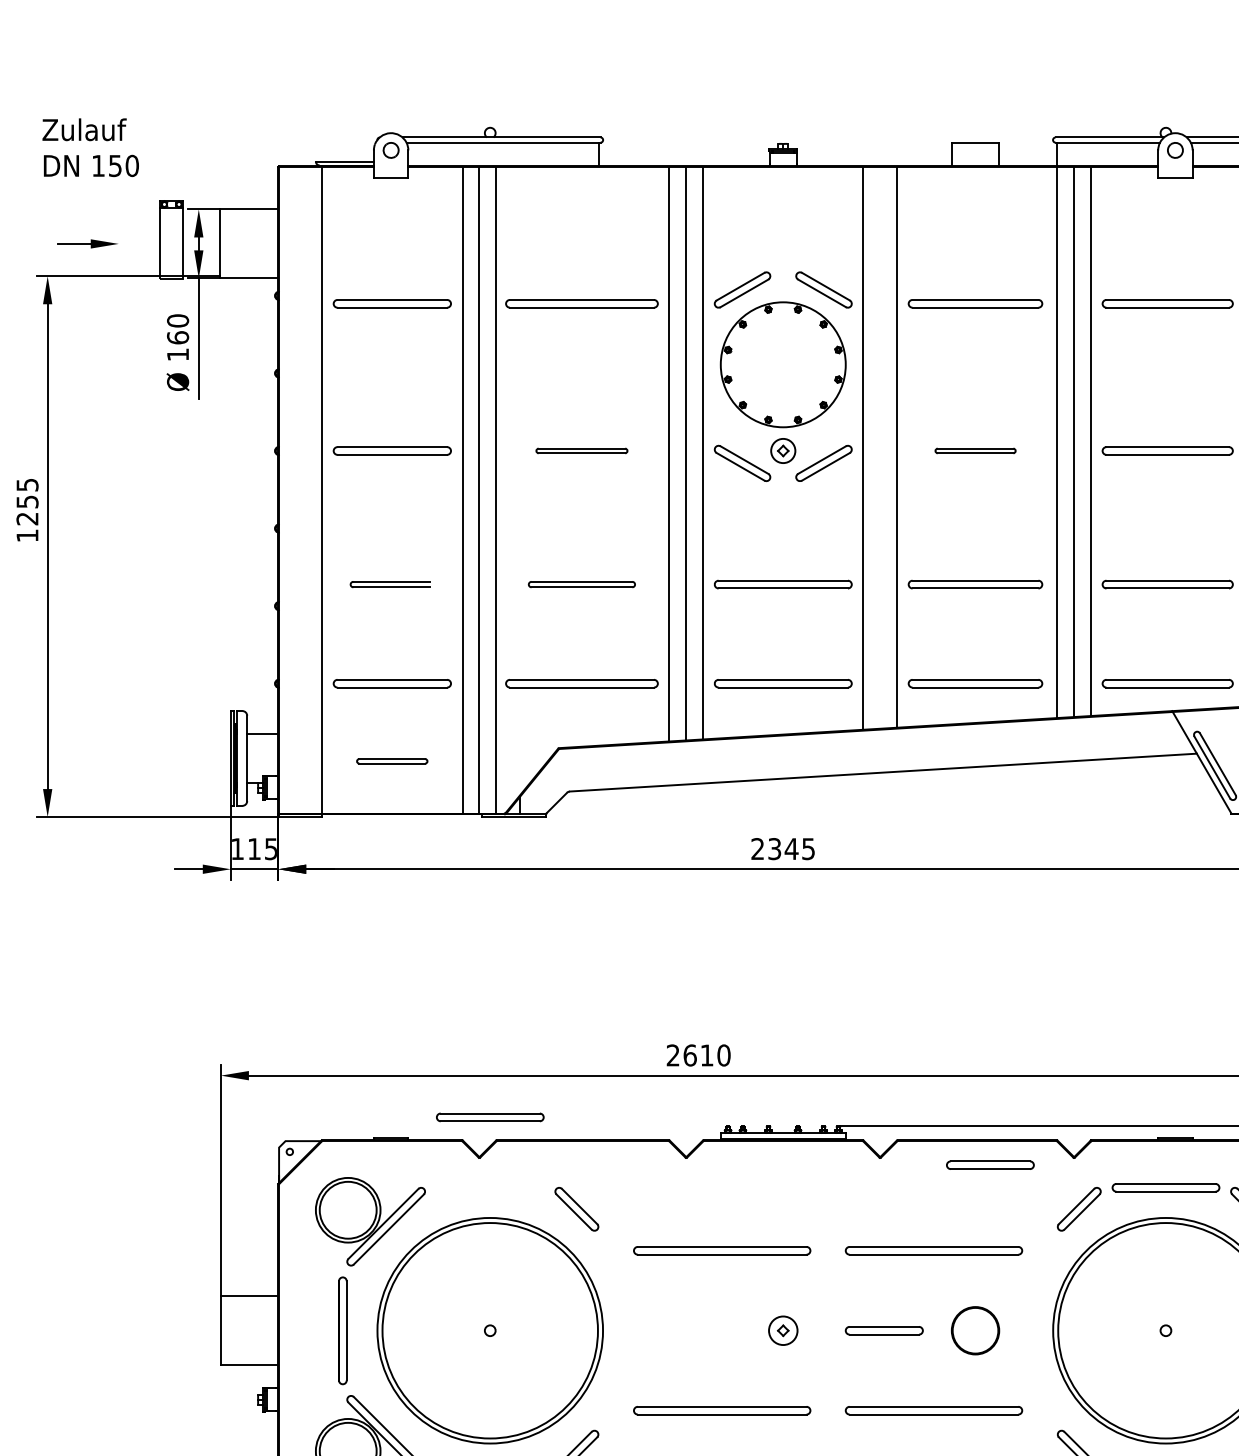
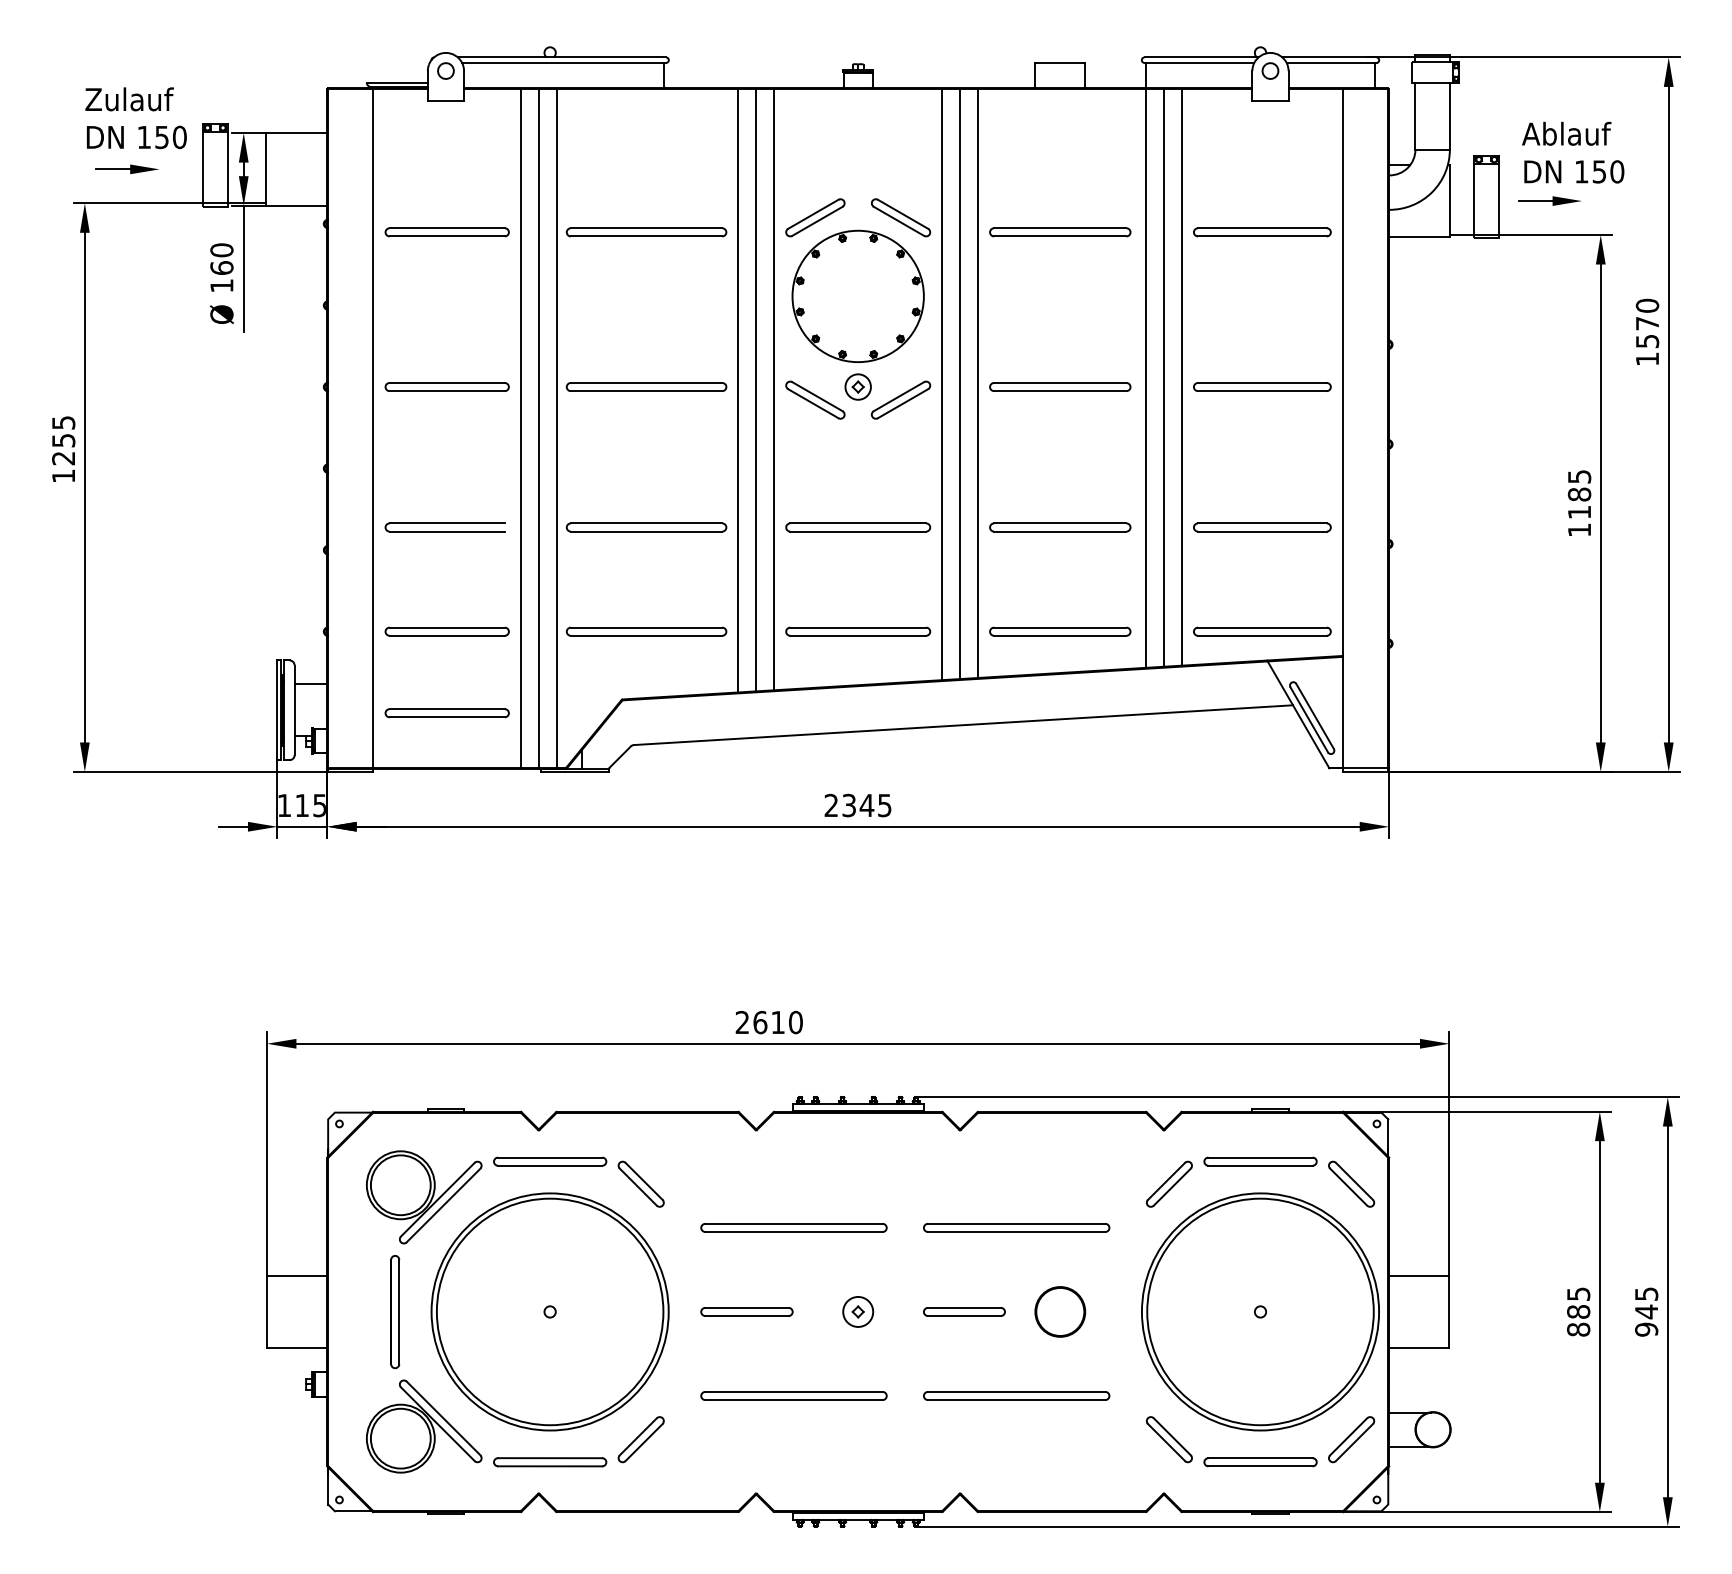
text: (90, 147) -> (135, 118), moved
line: (880, 447) -> (960, 383), added
part: (581, 450) -> (646, 386), size x1.67
part: (975, 450) -> (1060, 386), size x1.67
part: (389, 584) -> (444, 527), size x1.43
part: (581, 584) -> (646, 527), size x1.43
part: (391, 761) -> (446, 713), size x1.67
part: (490, 1117) -> (550, 1161), moved
part: (989, 1164) -> (746, 1311), moved

